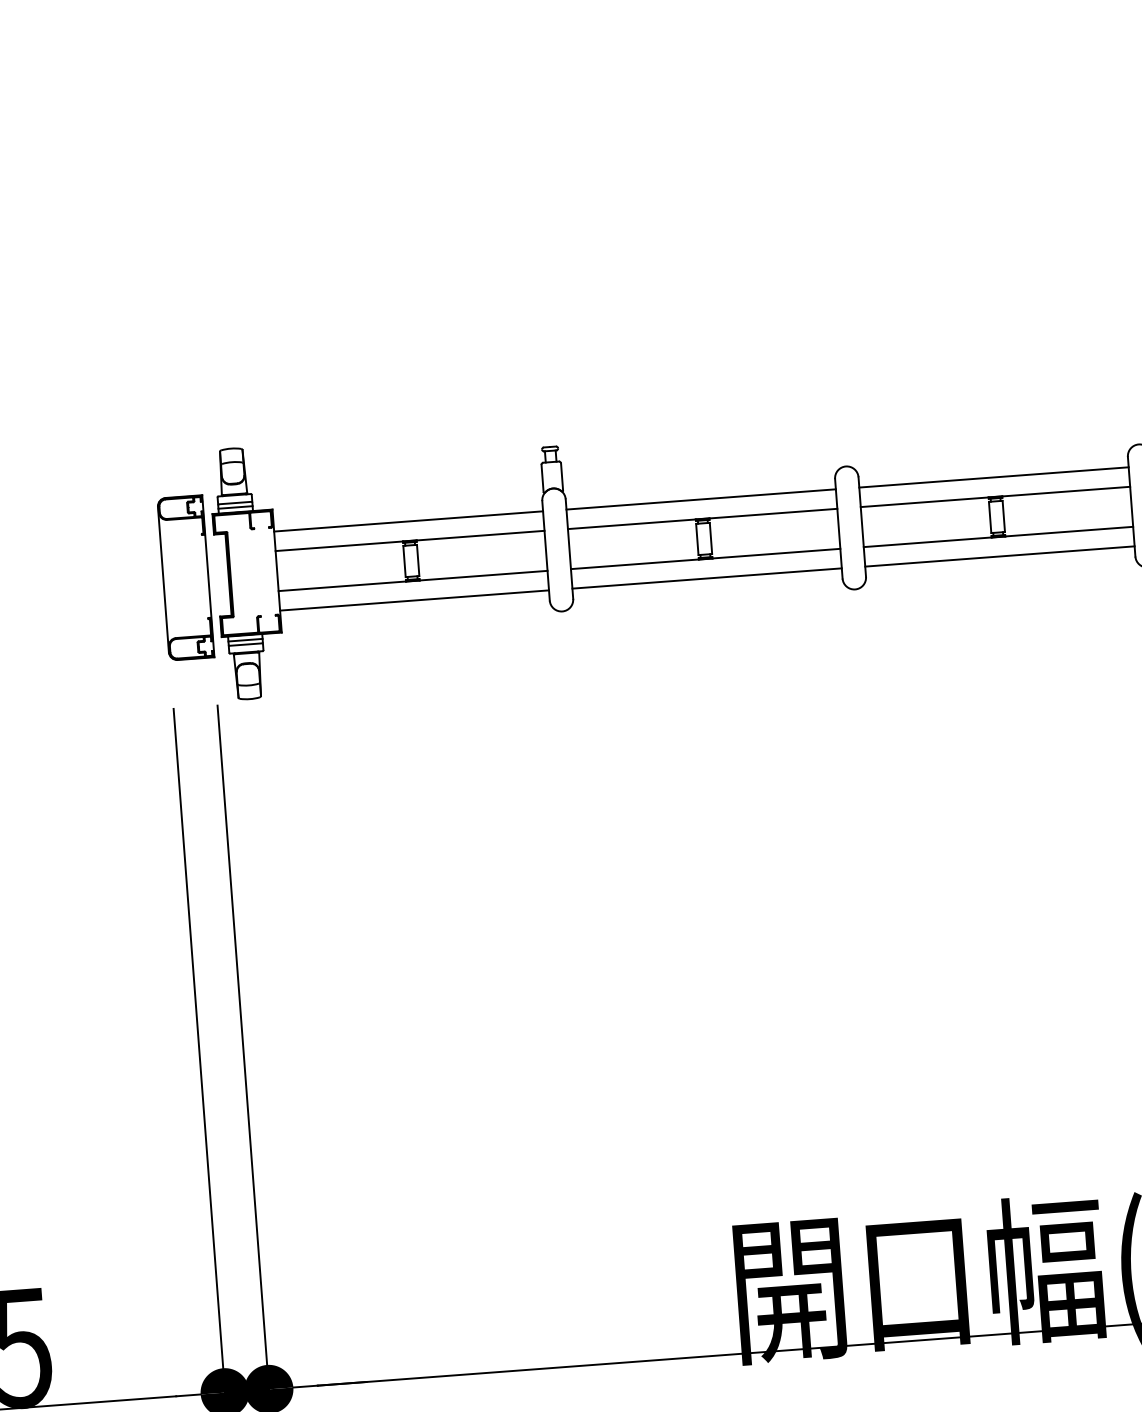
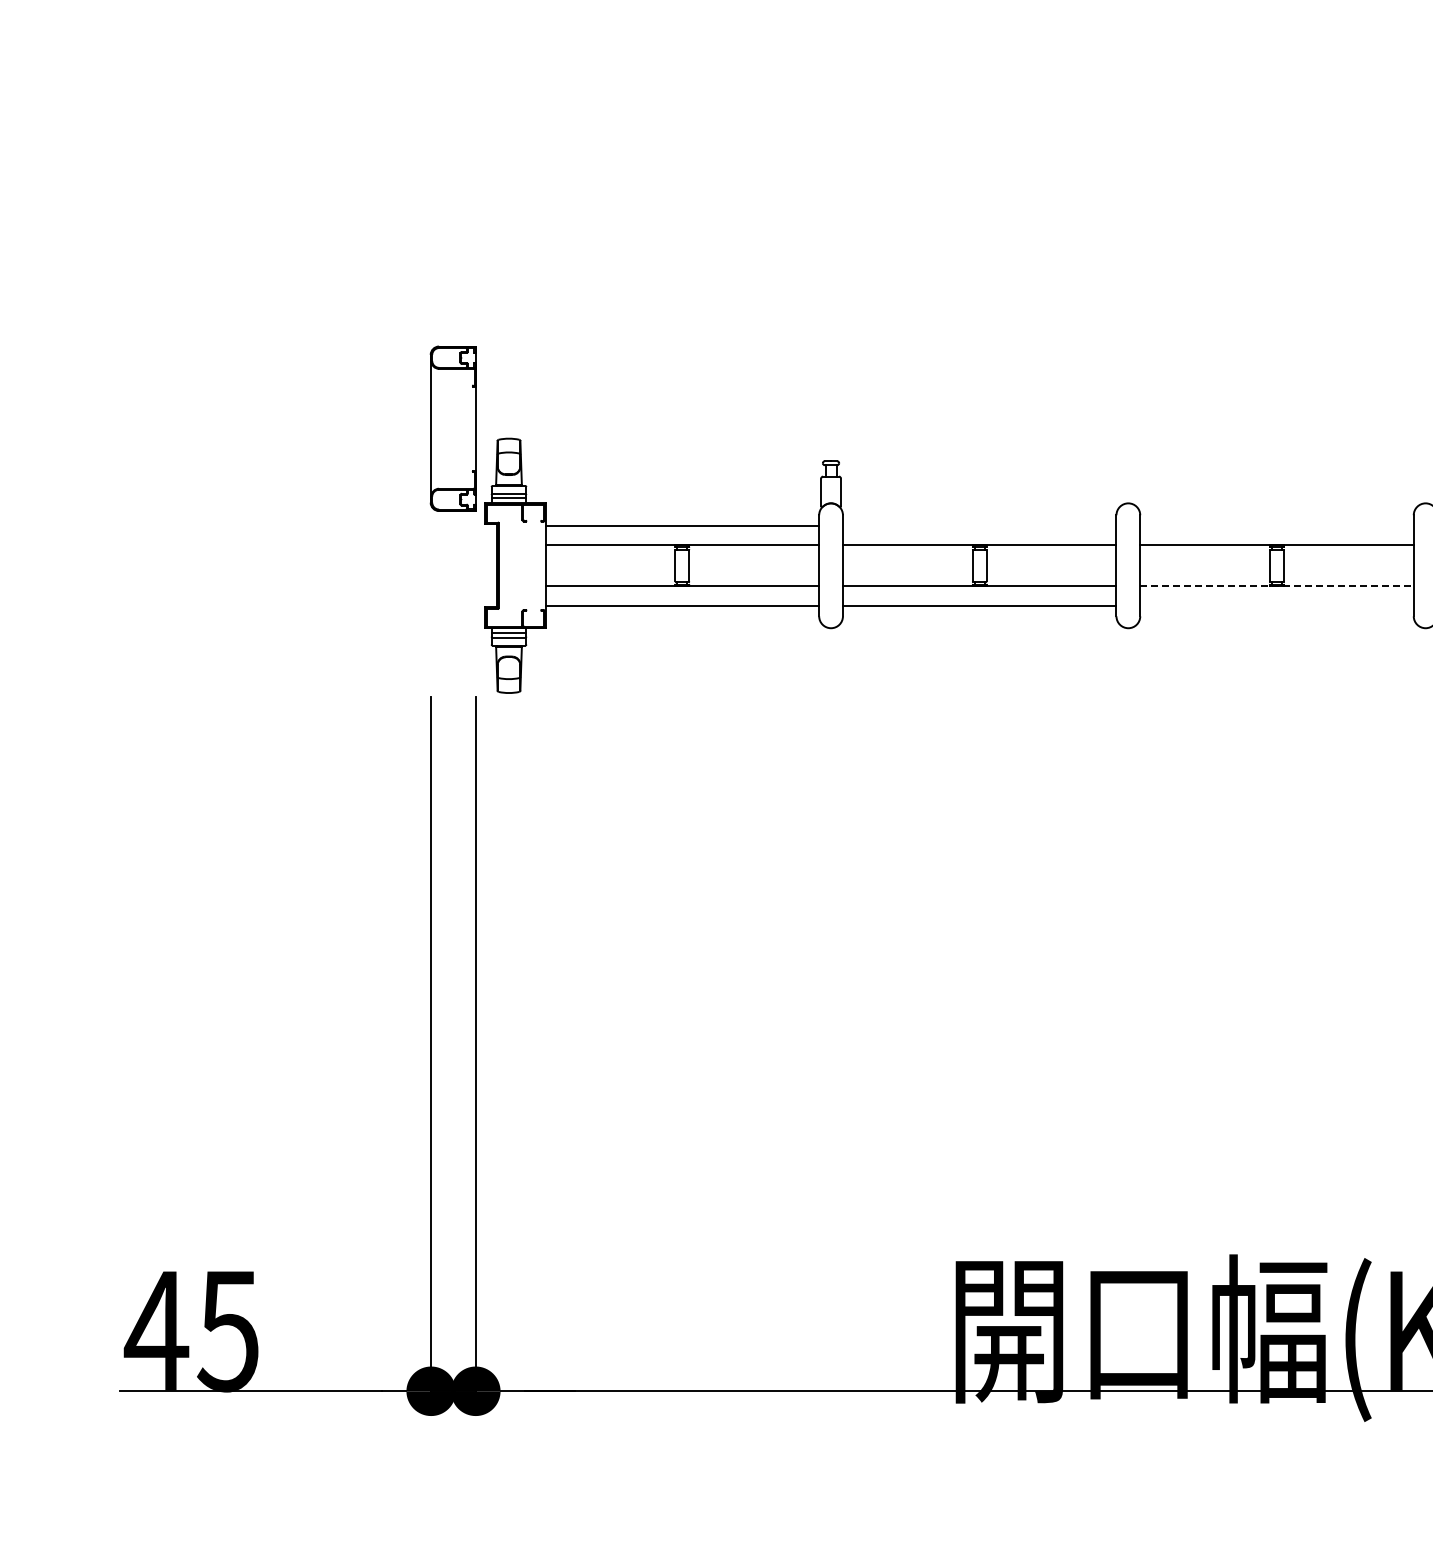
line: (993, 477) -> (1276, 525), removed
line: (700, 499) -> (979, 525), removed
line: (998, 537) -> (1277, 586), solid -> dashed
line: (999, 556) -> (1276, 605), removed
part: (184, 577) -> (452, 428), moved

